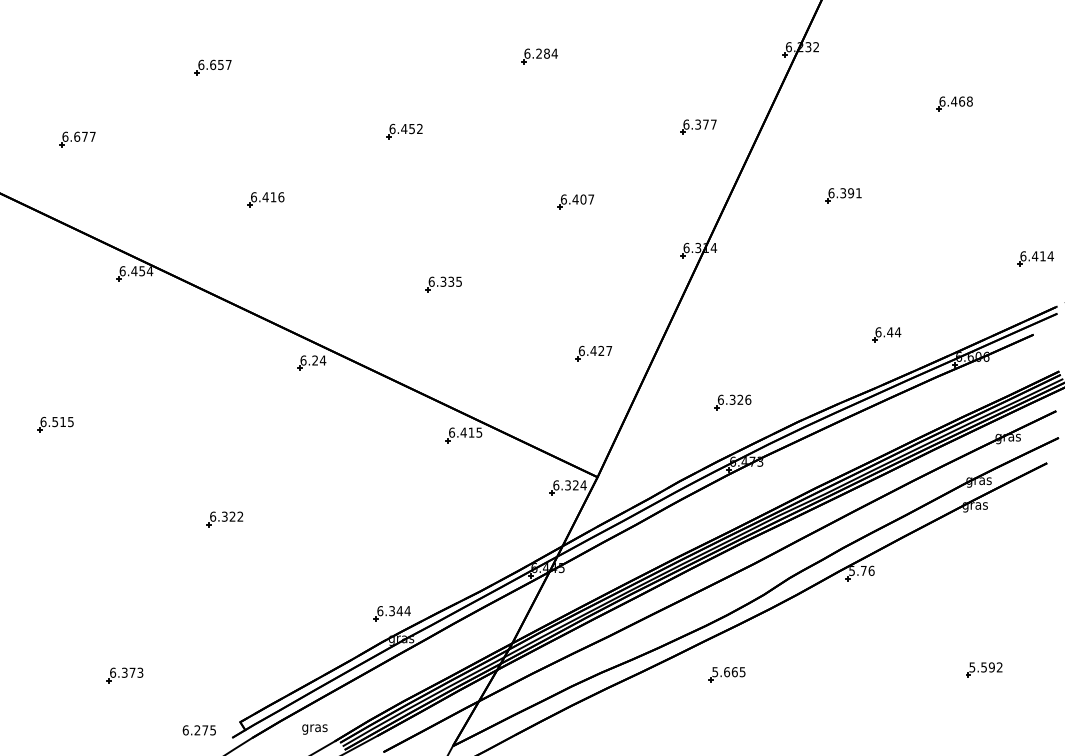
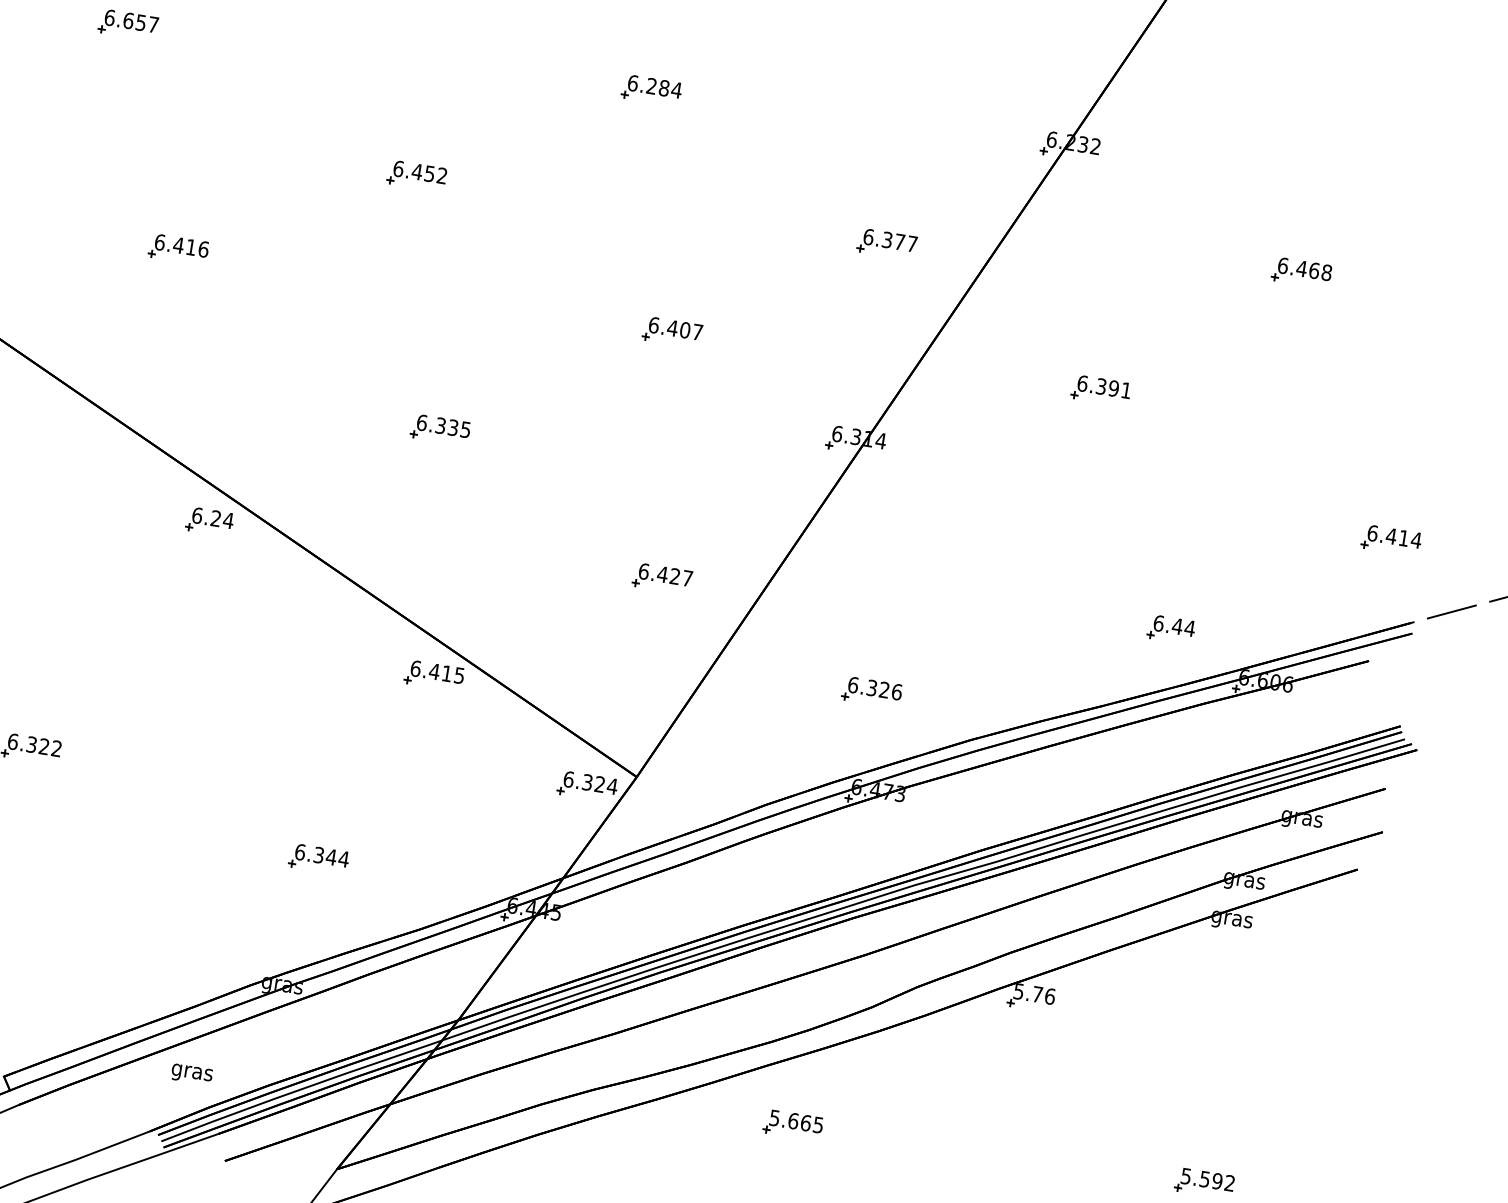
part: (886, 334) -> (1170, 628), moved
part: (391, 613) -> (317, 858), moved
text: (314, 729) -> (191, 1074), moved

